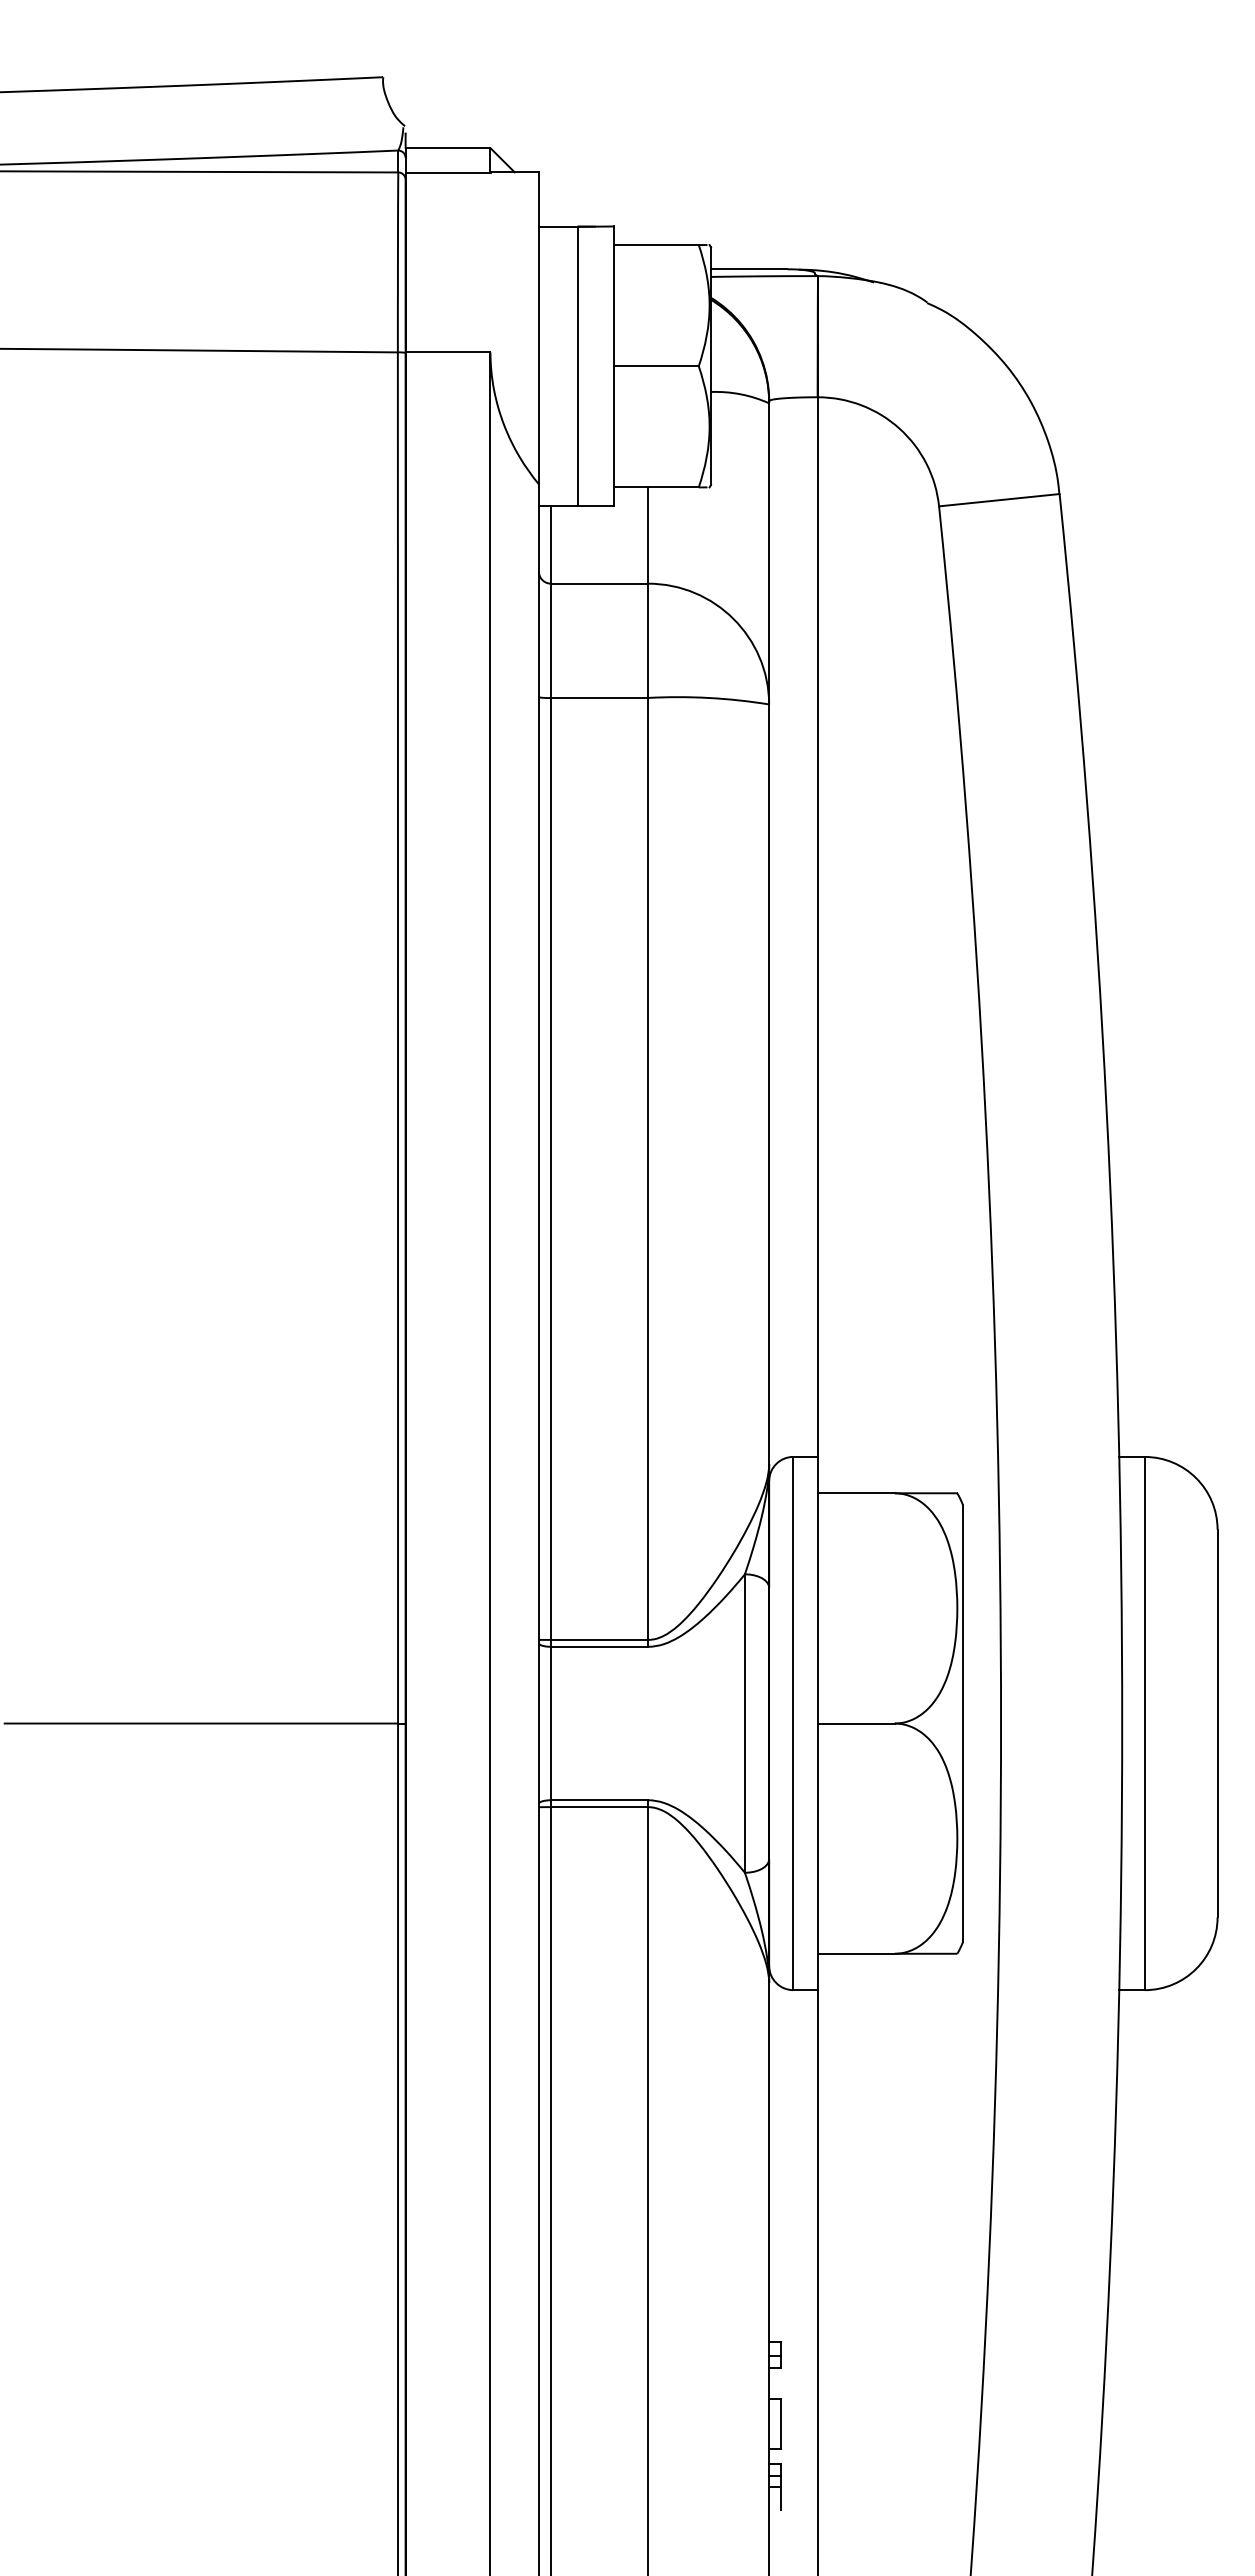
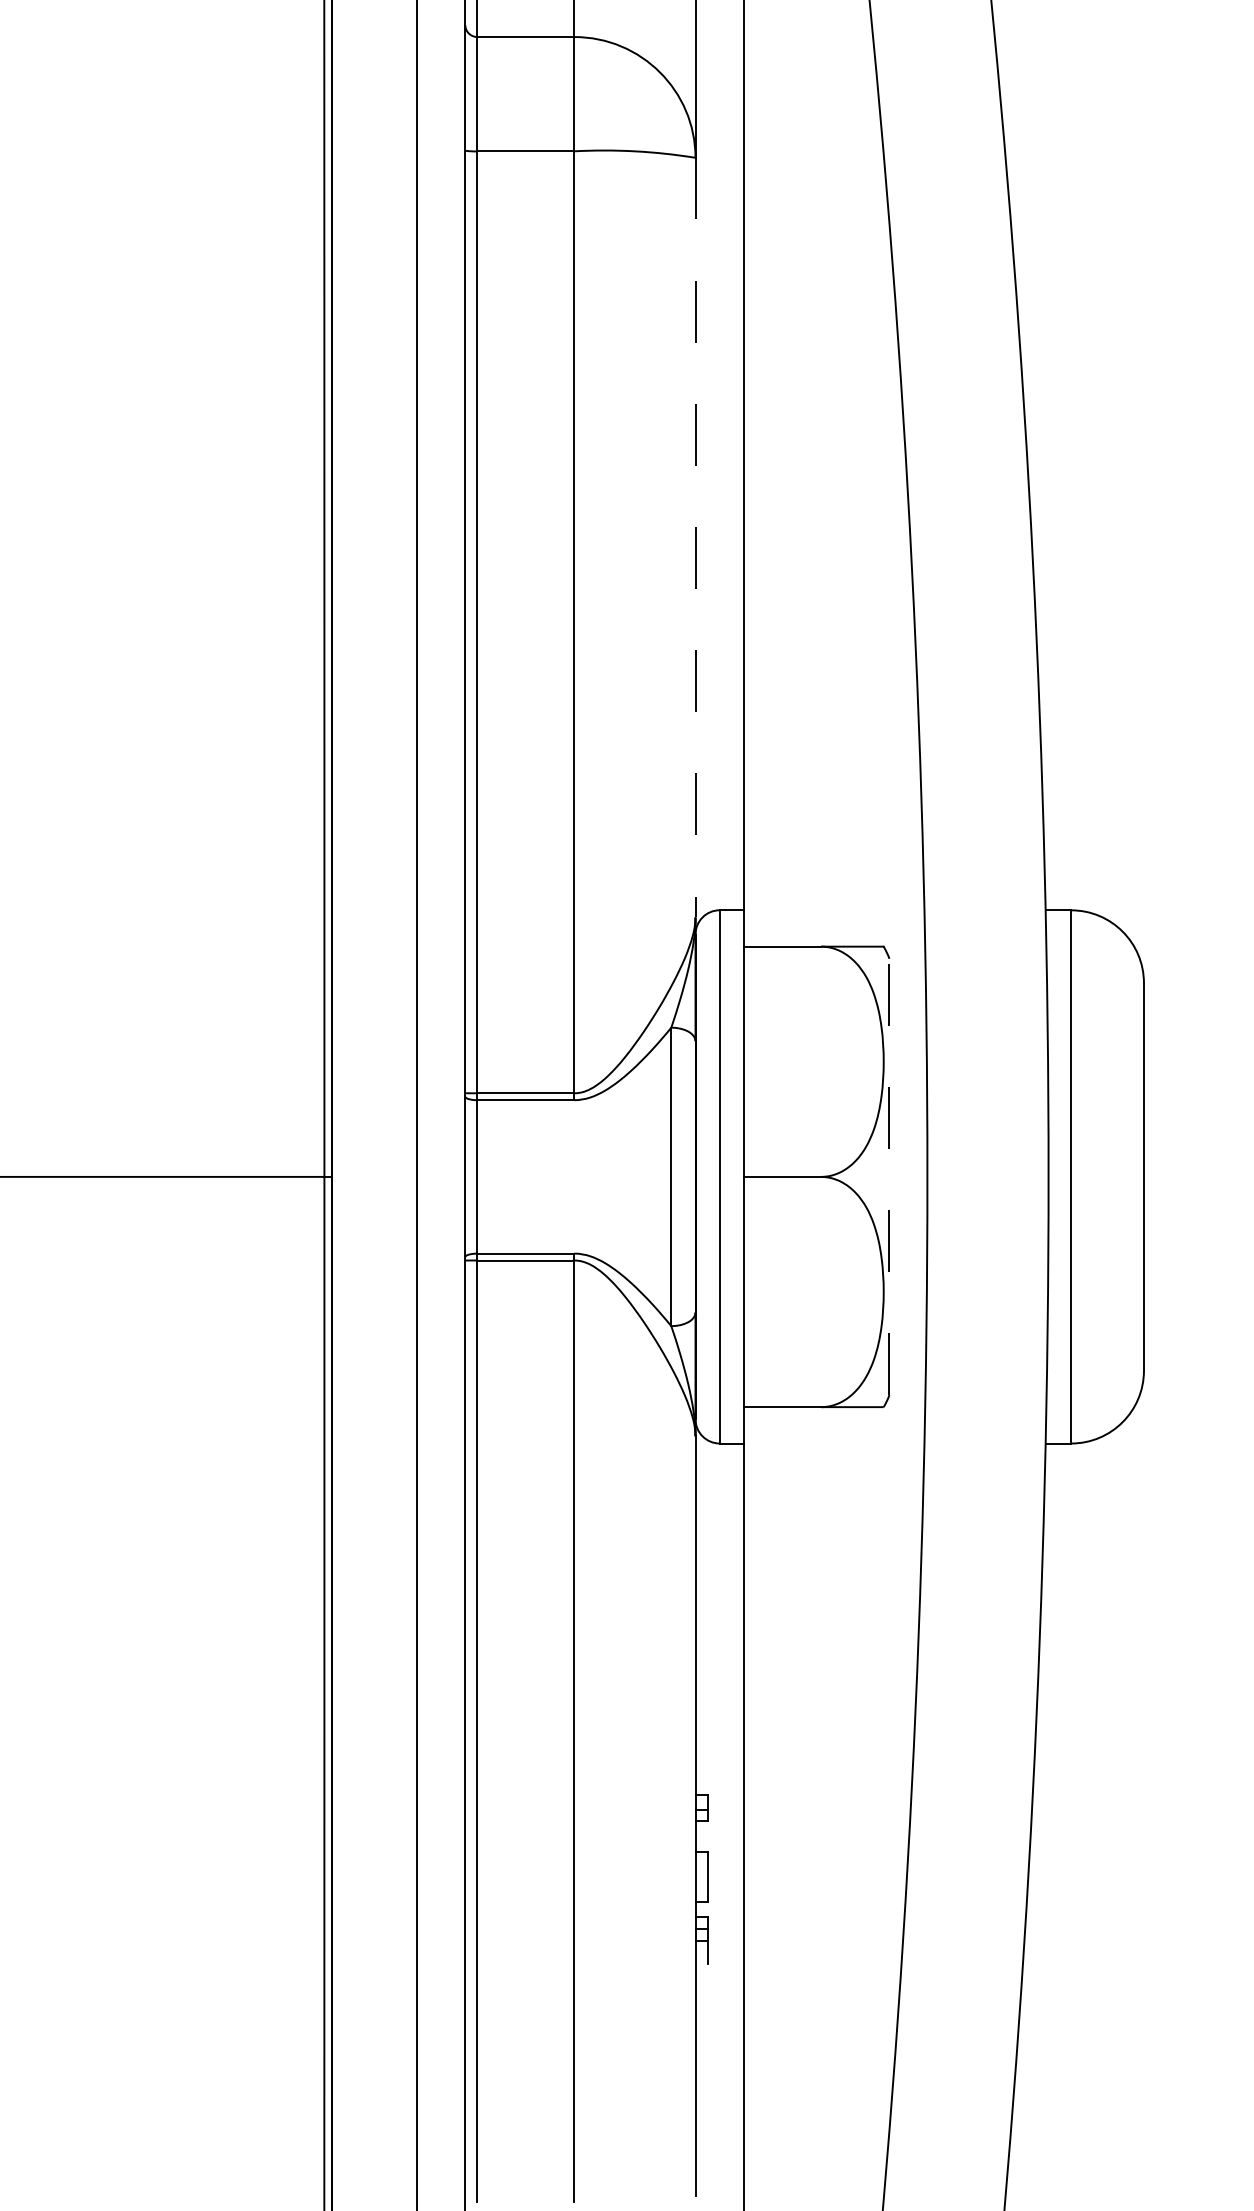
line: (769, 1084) -> (695, 537), solid -> dashed
line: (963, 1723) -> (889, 1176), solid -> dashed

